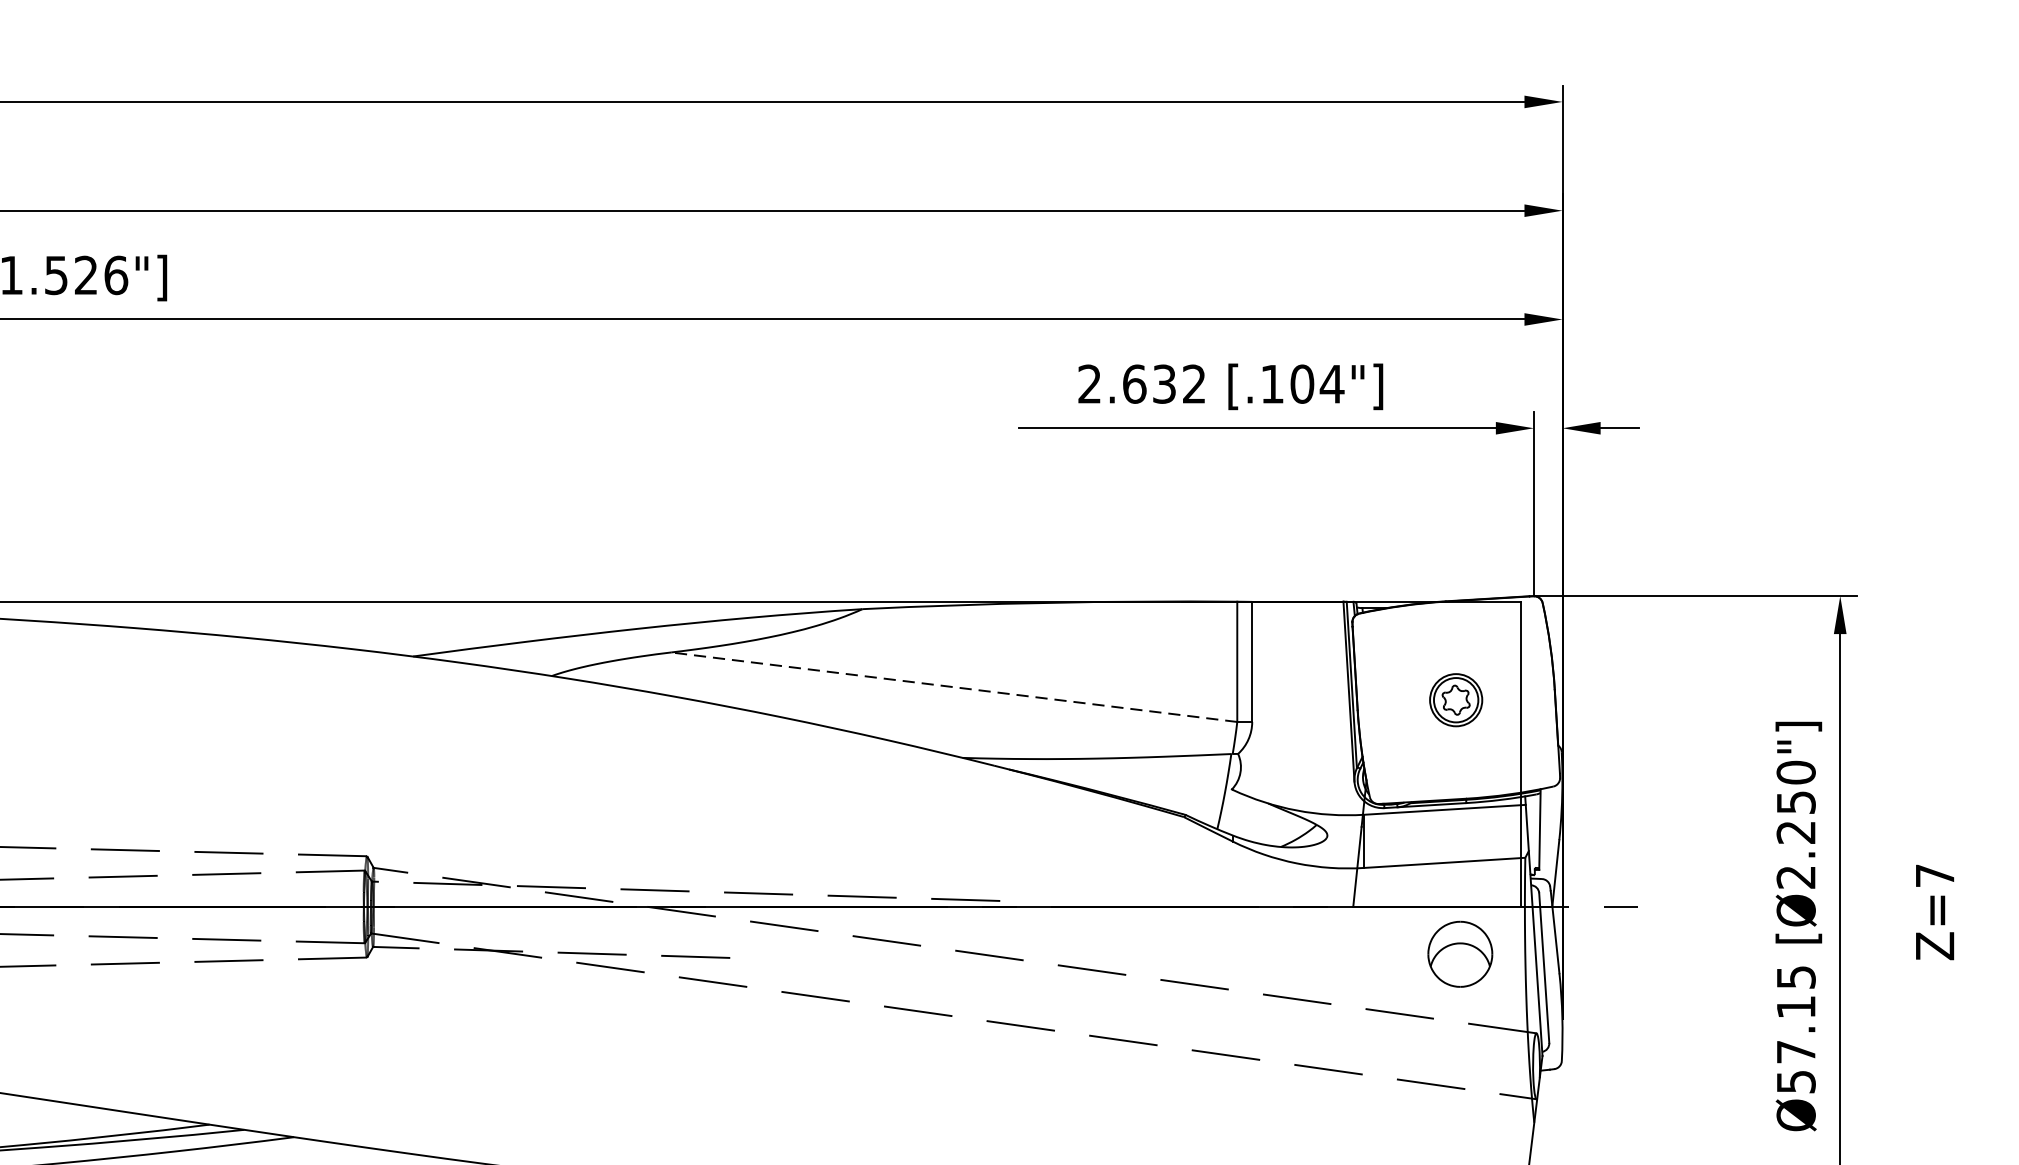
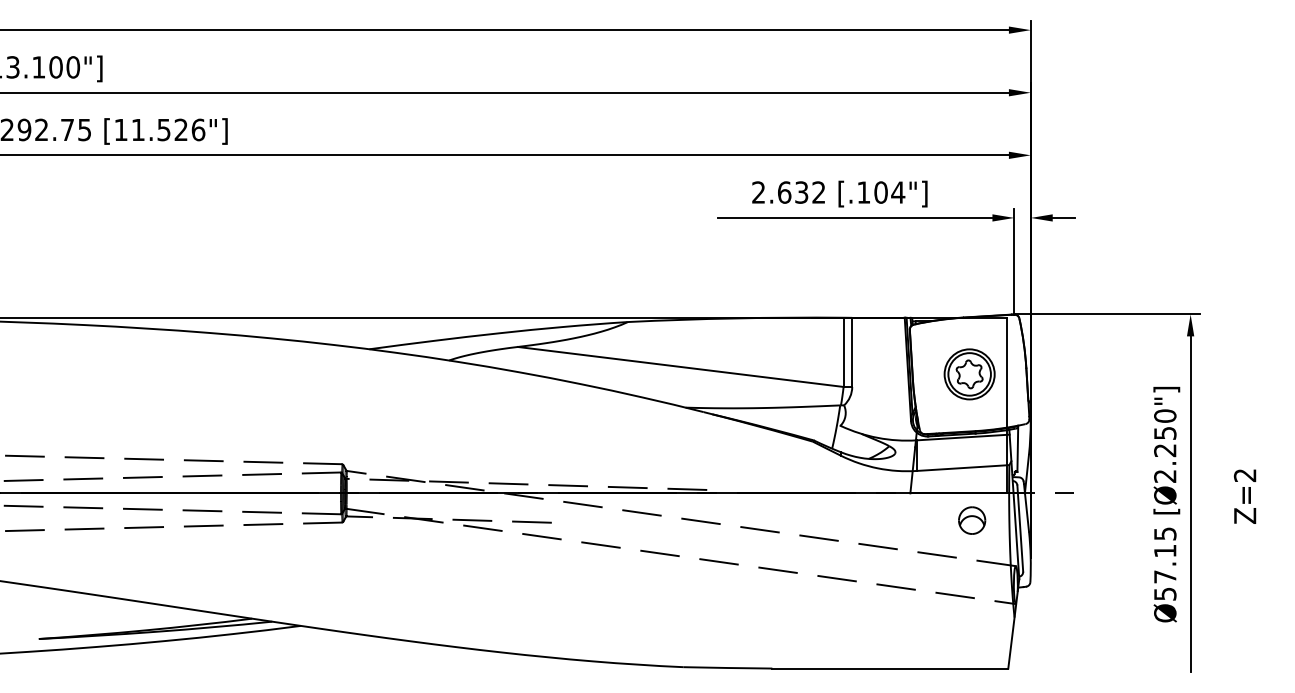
line: (953, 686) -> (680, 366), dashed -> solid
part: (1456, 700) -> (969, 374), size x1.67
text: (1933, 875) -> (1244, 475), Z=7 -> Z=2
part: (1461, 954) -> (972, 520), size x0.71

